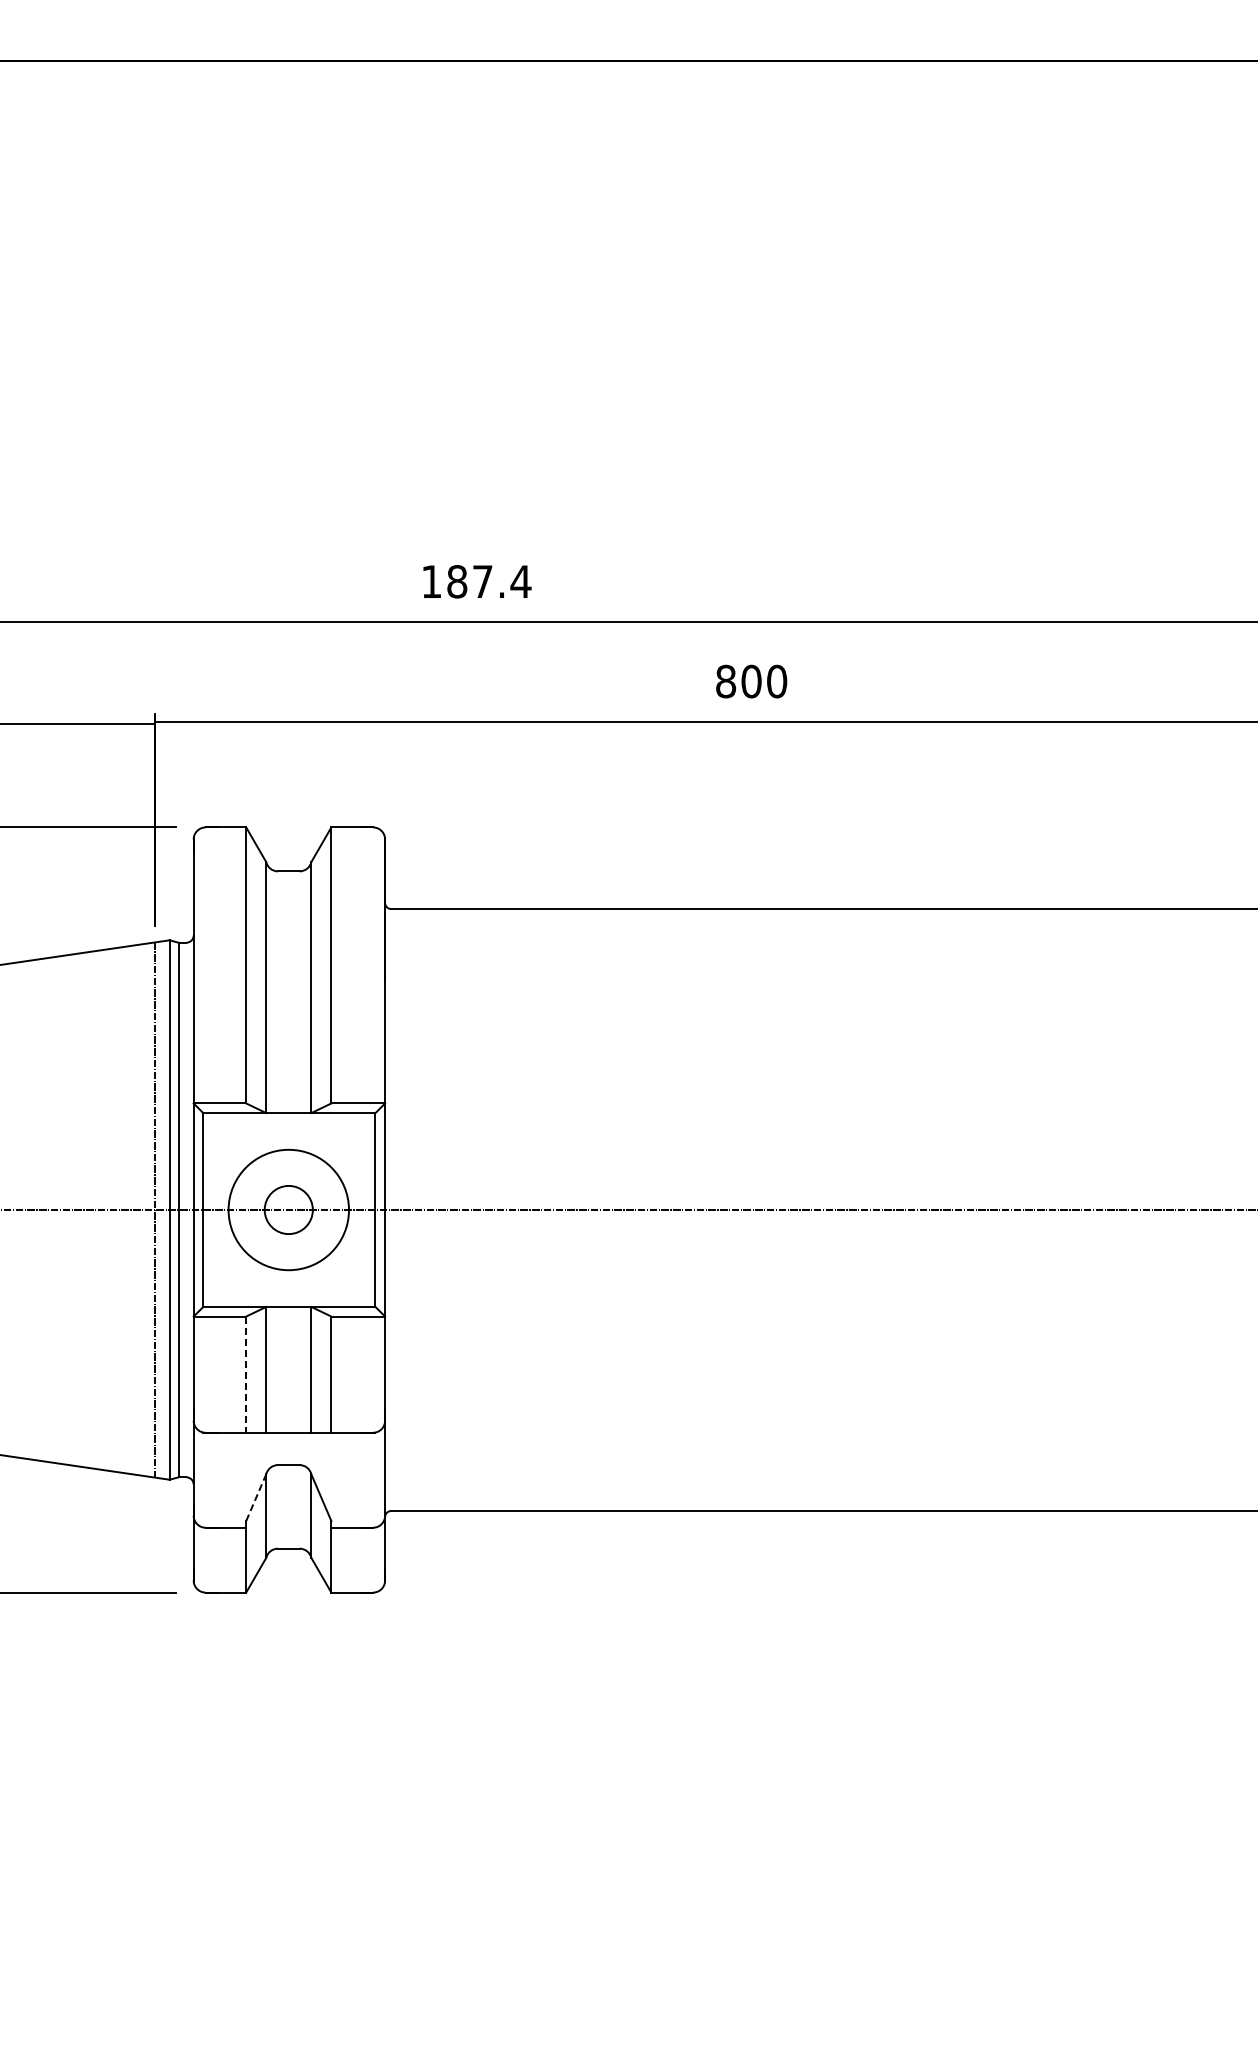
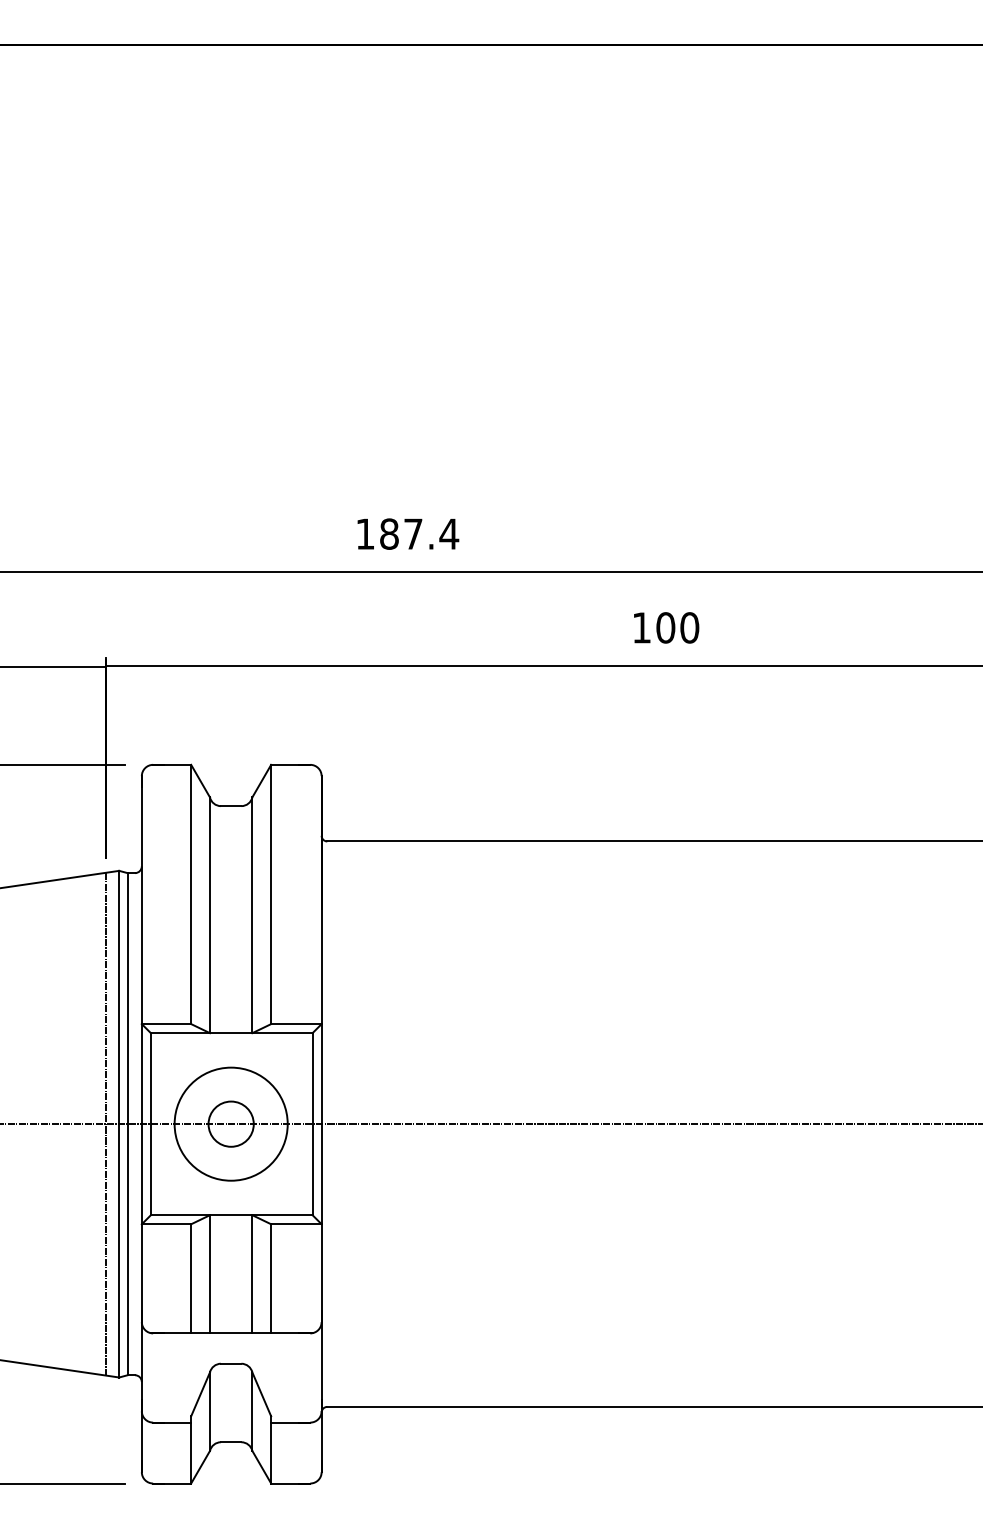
text: (726, 681) -> (642, 627), 800 -> 100
line: (246, 1375) -> (191, 1279), dashed -> solid
line: (256, 1497) -> (200, 1394), dashed -> solid

